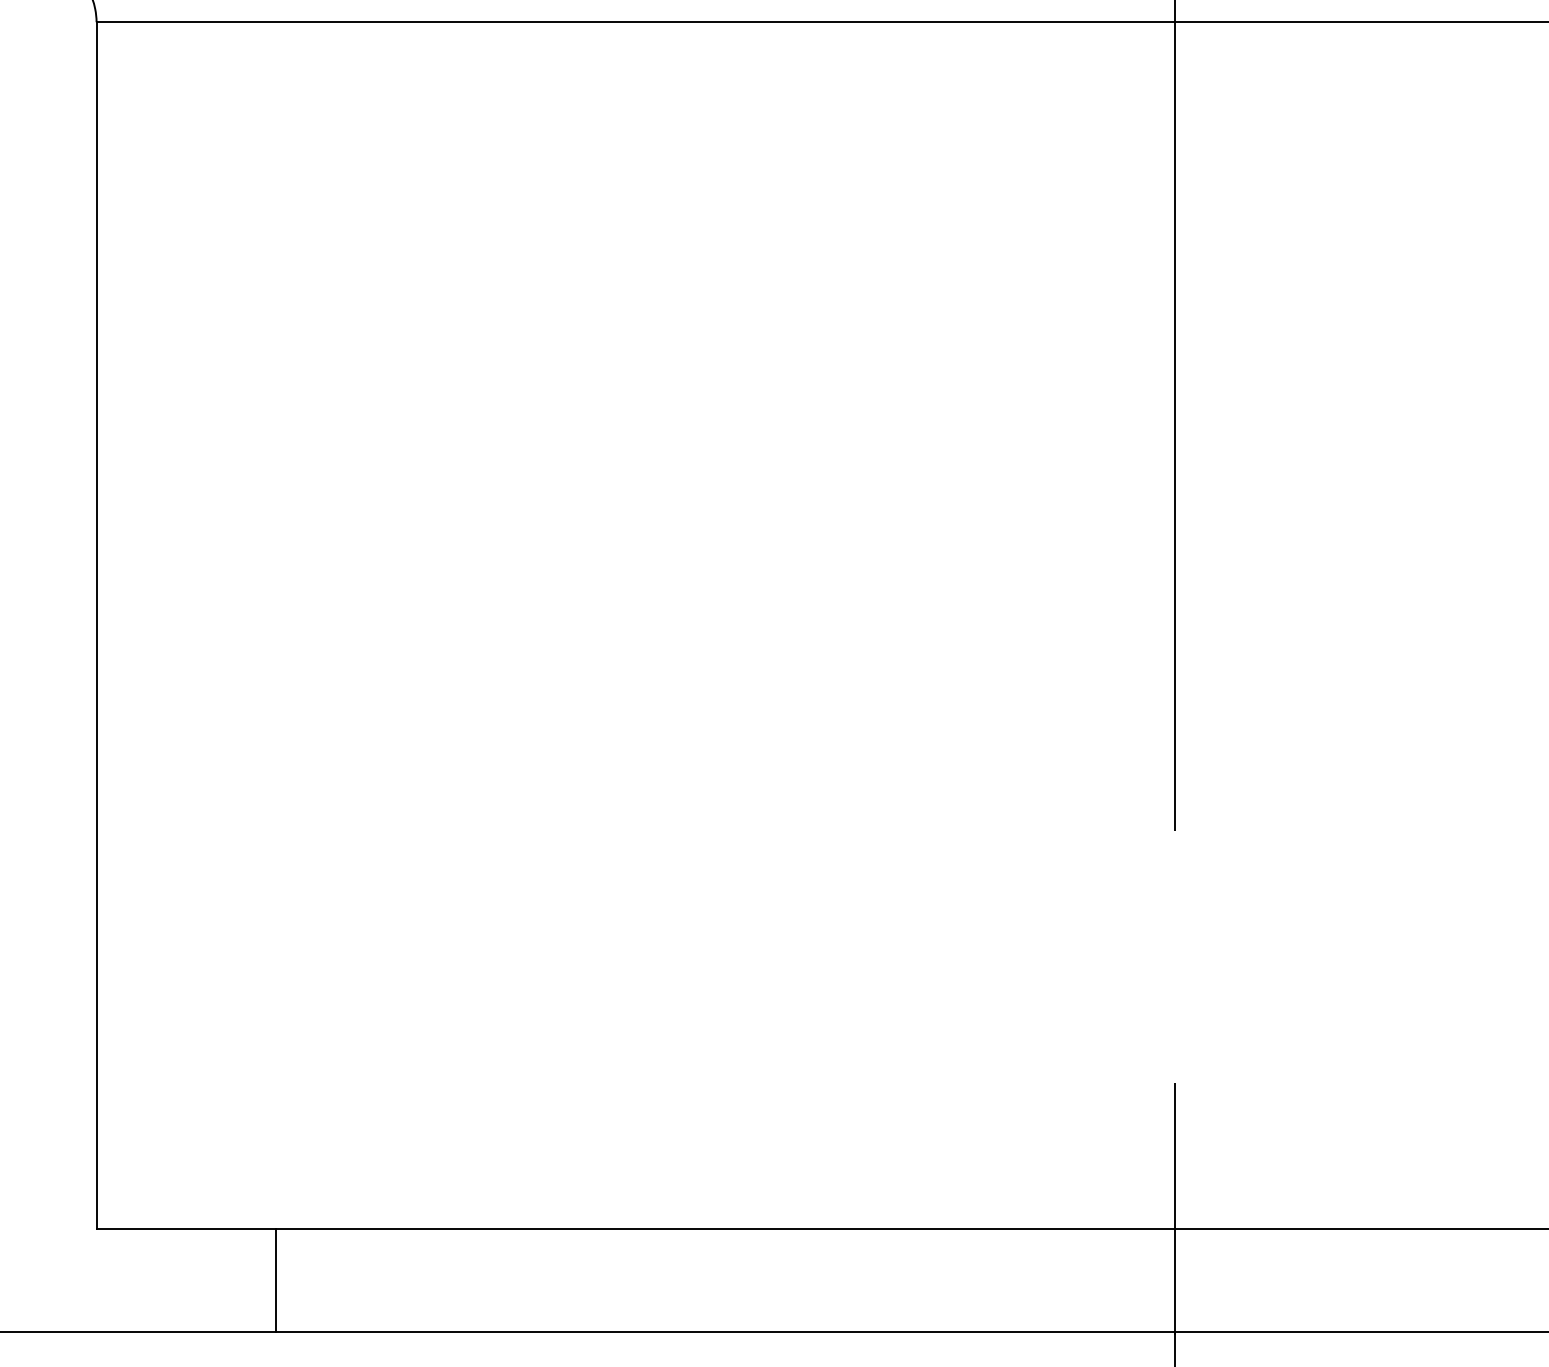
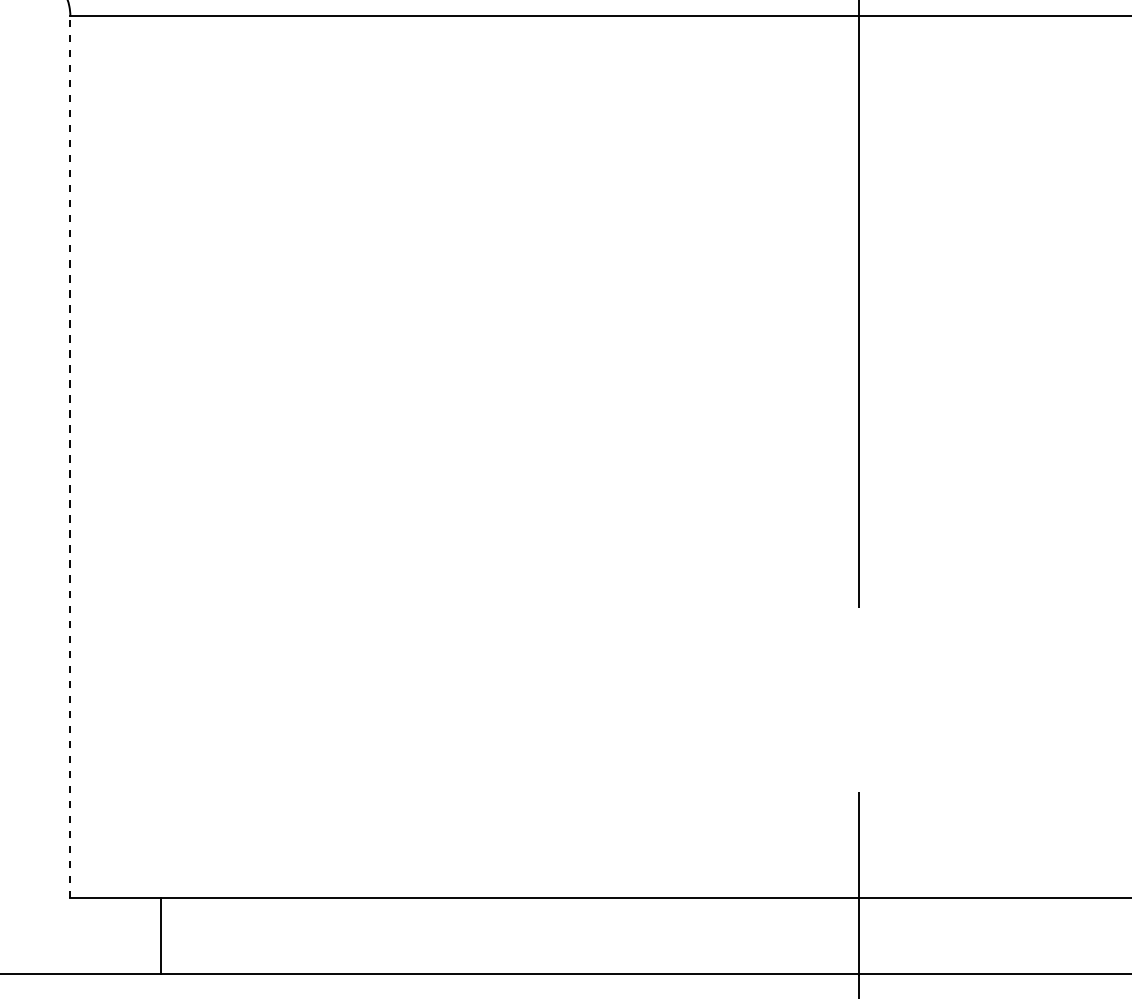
line: (96, 625) -> (70, 457), solid -> dashed
line: (276, 1280) -> (160, 935), moved

